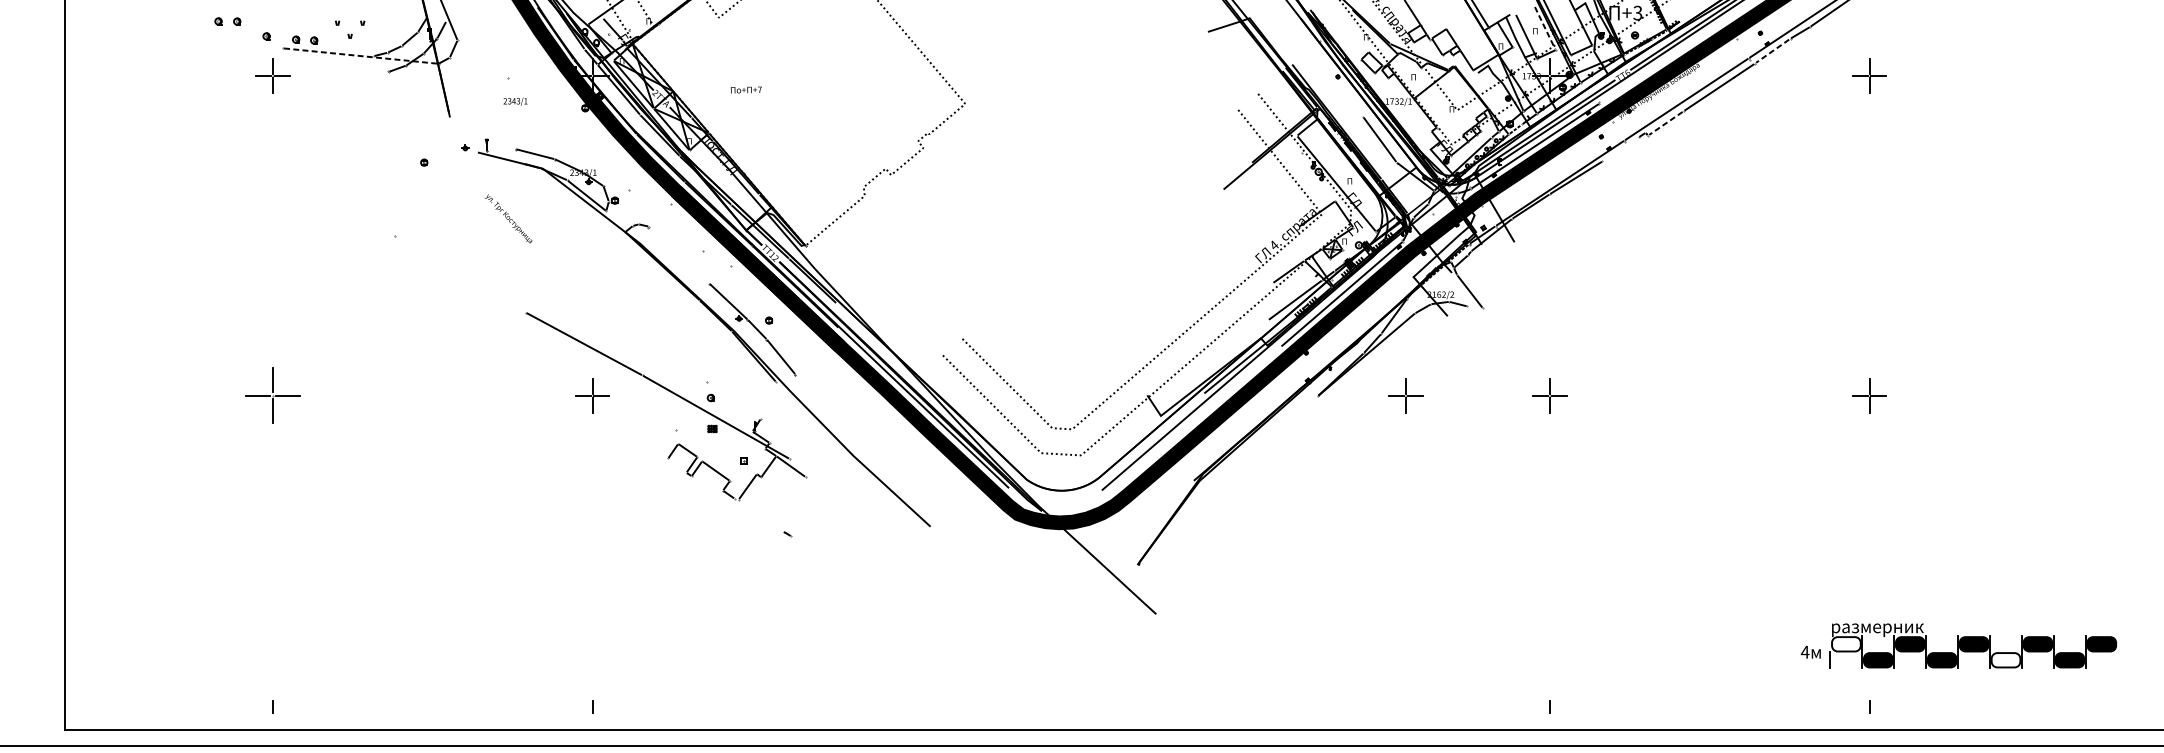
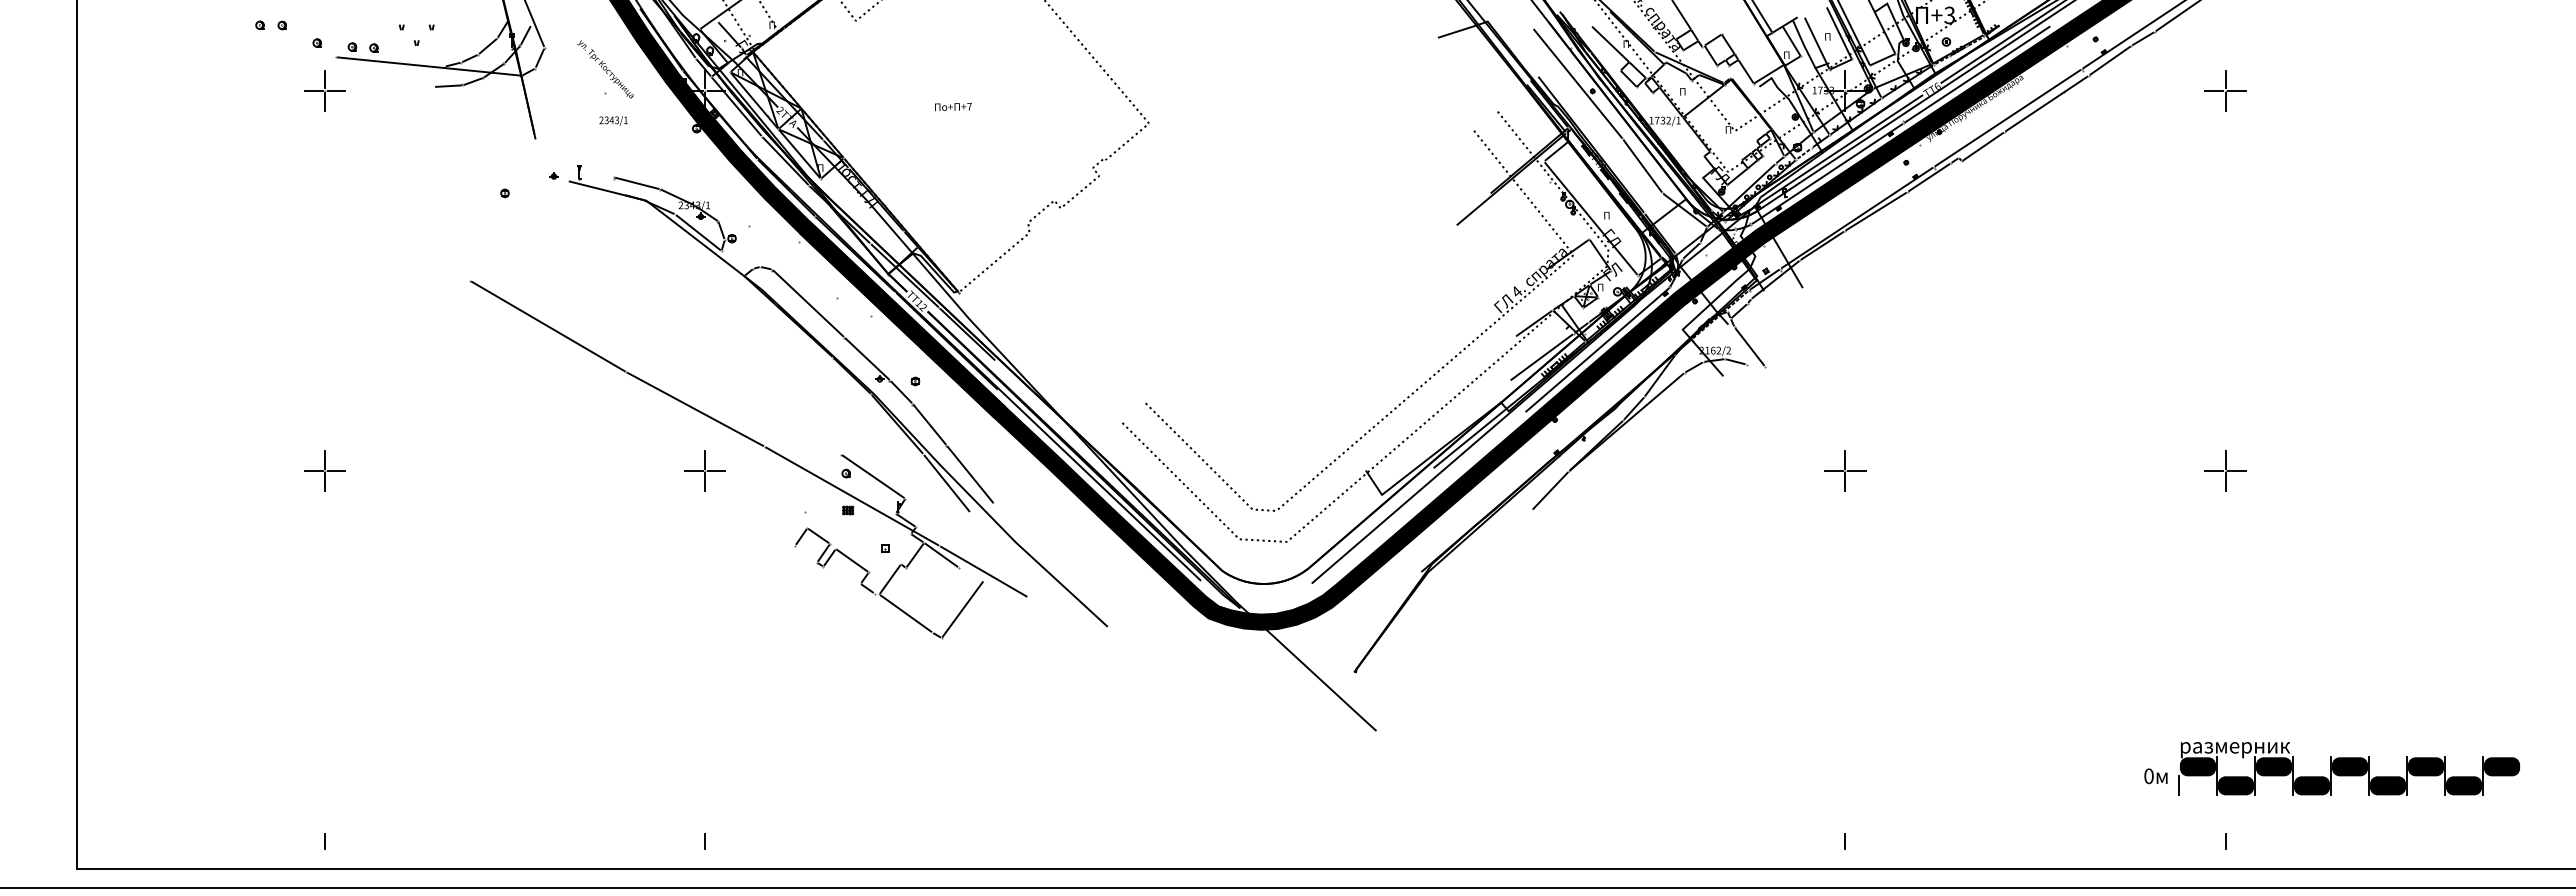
line: (1545, 28) -> (1839, 33), dashed -> solid
line: (1352, 37) -> (1610, 44), added
line: (1772, 51) -> (2109, 61), dashed -> solid
line: (360, 56) -> (429, 66), dashed -> solid
line: (1661, 62) -> (1977, 74), added
line: (1325, 70) -> (1577, 83), added
line: (376, 72) -> (448, 85), added
text: (746, 90) -> (953, 107), moved
line: (1665, 123) -> (1982, 146), dashed -> solid
line: (1620, 149) -> (1929, 177), added
text: (508, 219) -> (605, 69), moved
line: (679, 255) -> (808, 303), added
line: (460, 274) -> (548, 326), added
part: (272, 395) -> (324, 470), size x0.62
part: (1405, 395) -> (1673, 470), removed
line: (815, 398) -> (970, 474), added
line: (732, 400) -> (872, 476), added
line: (795, 406) -> (946, 483), added
line: (1302, 412) -> (1550, 490), added
line: (826, 480) -> (983, 571), added
line: (808, 512) -> (962, 609), added
line: (760, 515) -> (905, 613), added
fill: (1845, 644) -> (2197, 766), added
text: (1804, 652) -> (2148, 776), 4 -> 0
fill: (2005, 660) -> (2387, 785), added

